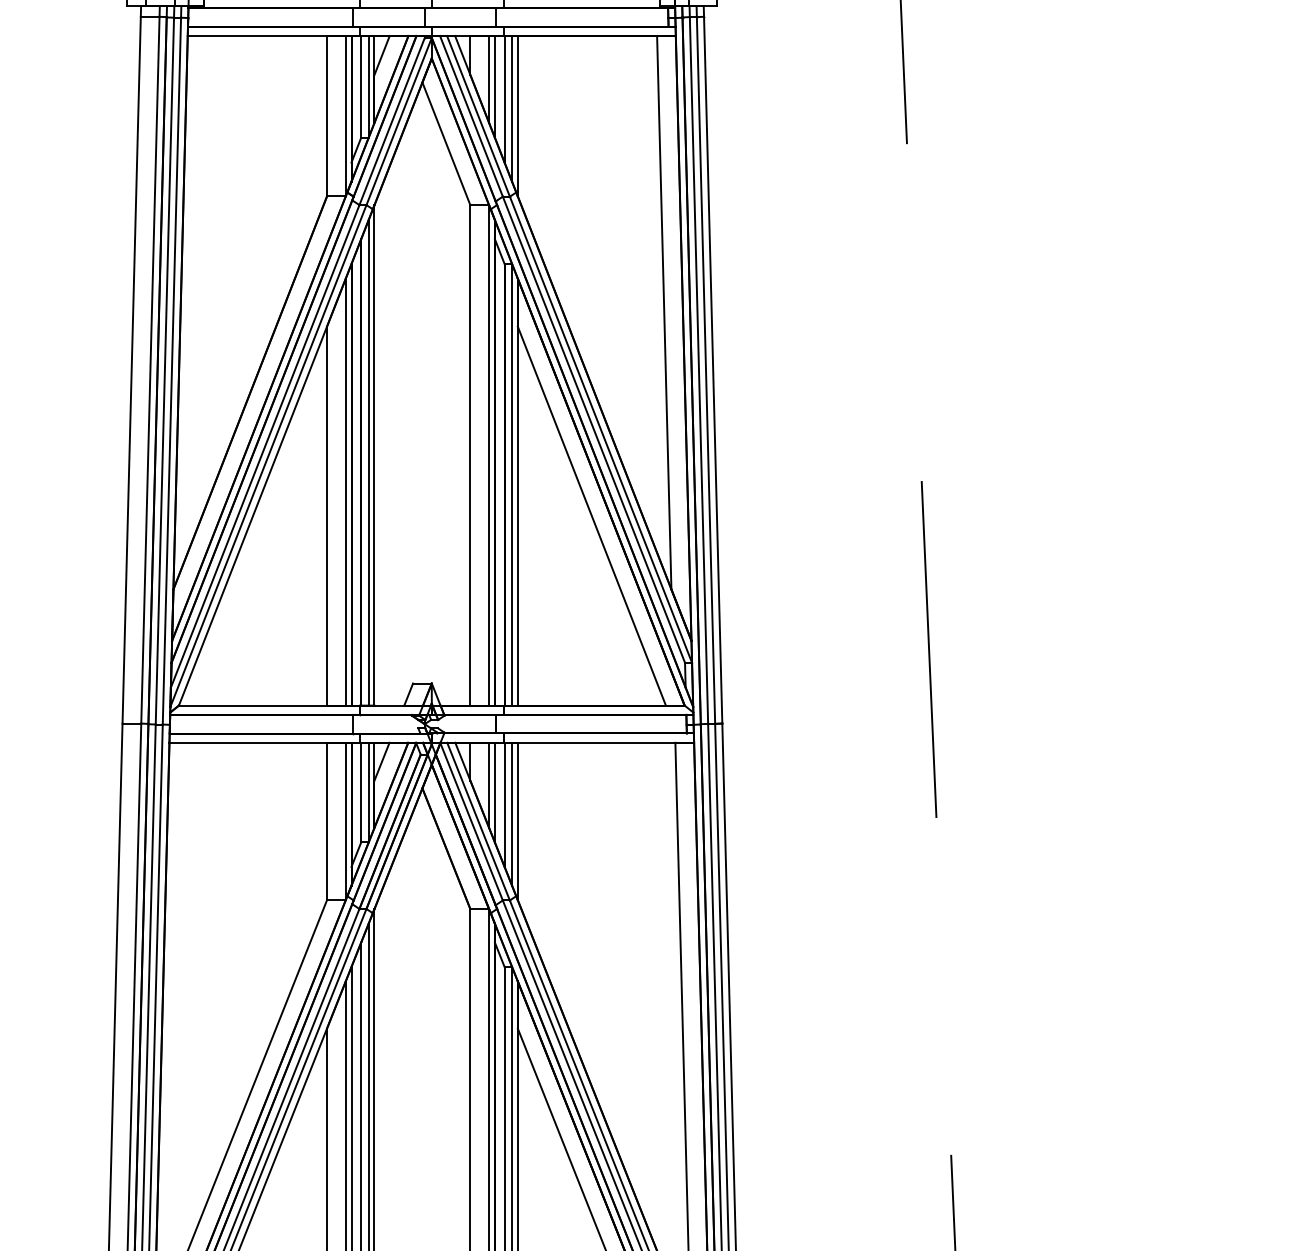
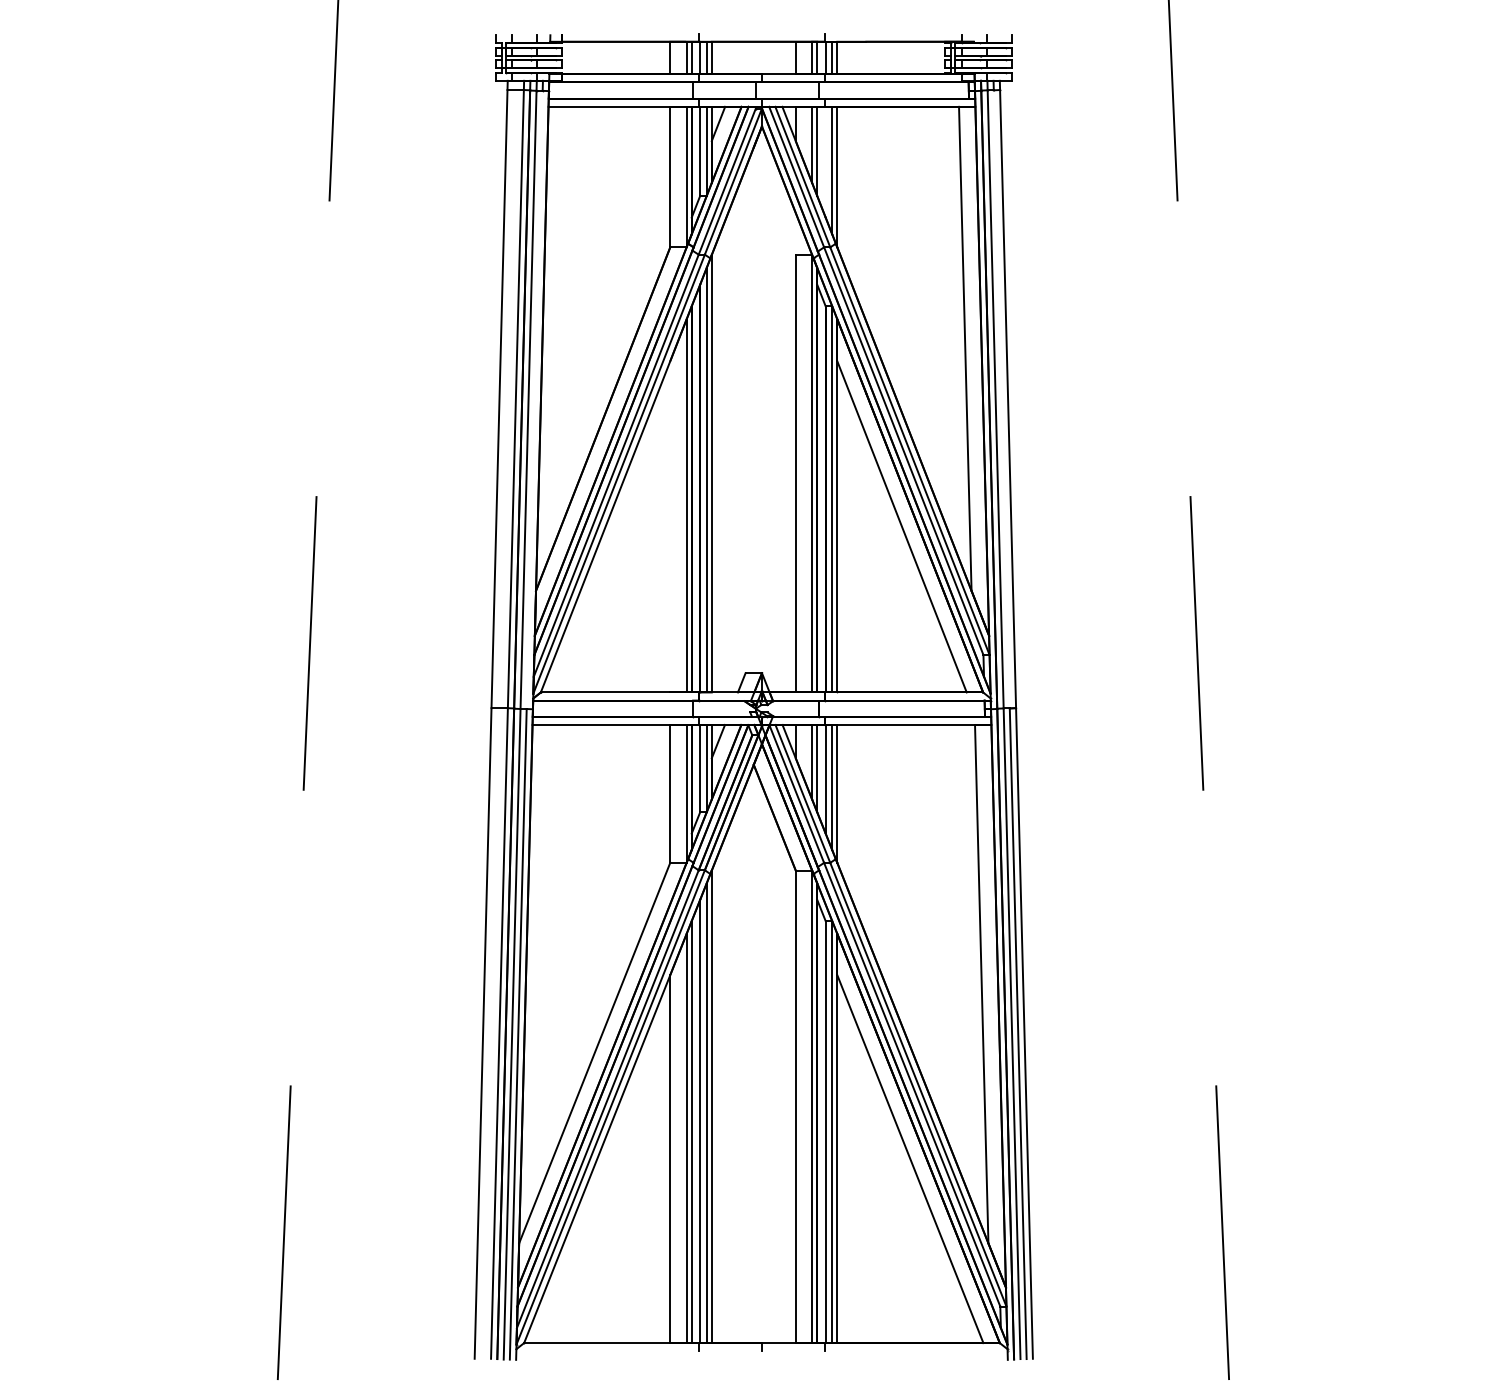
line: (504, 98) -> (825, 161), removed
line: (446, 143) -> (774, 200), removed
line: (171, 370) -> (534, 399), removed
line: (705, 370) -> (1001, 399), removed
line: (327, 515) -> (670, 526), removed

